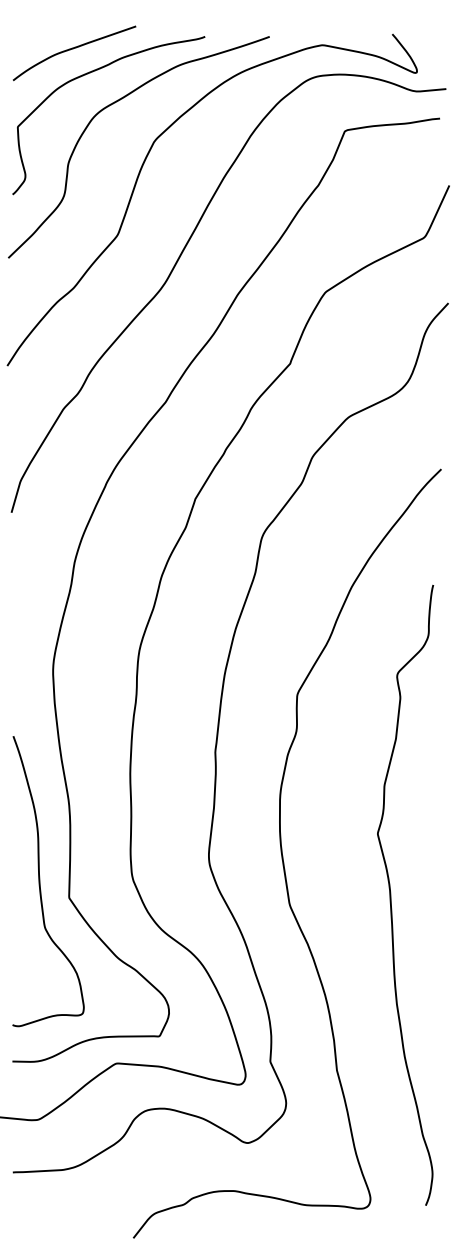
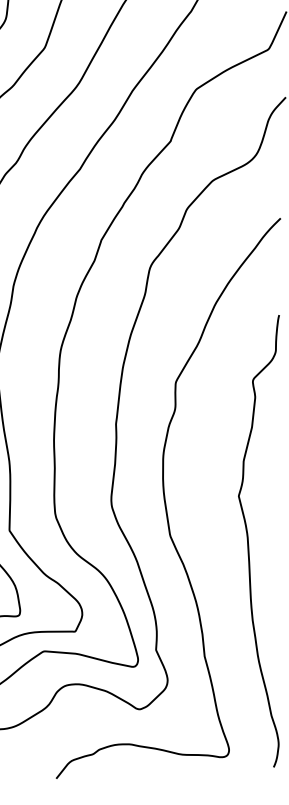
curve: (391, 894) -> (248, 540), moved

